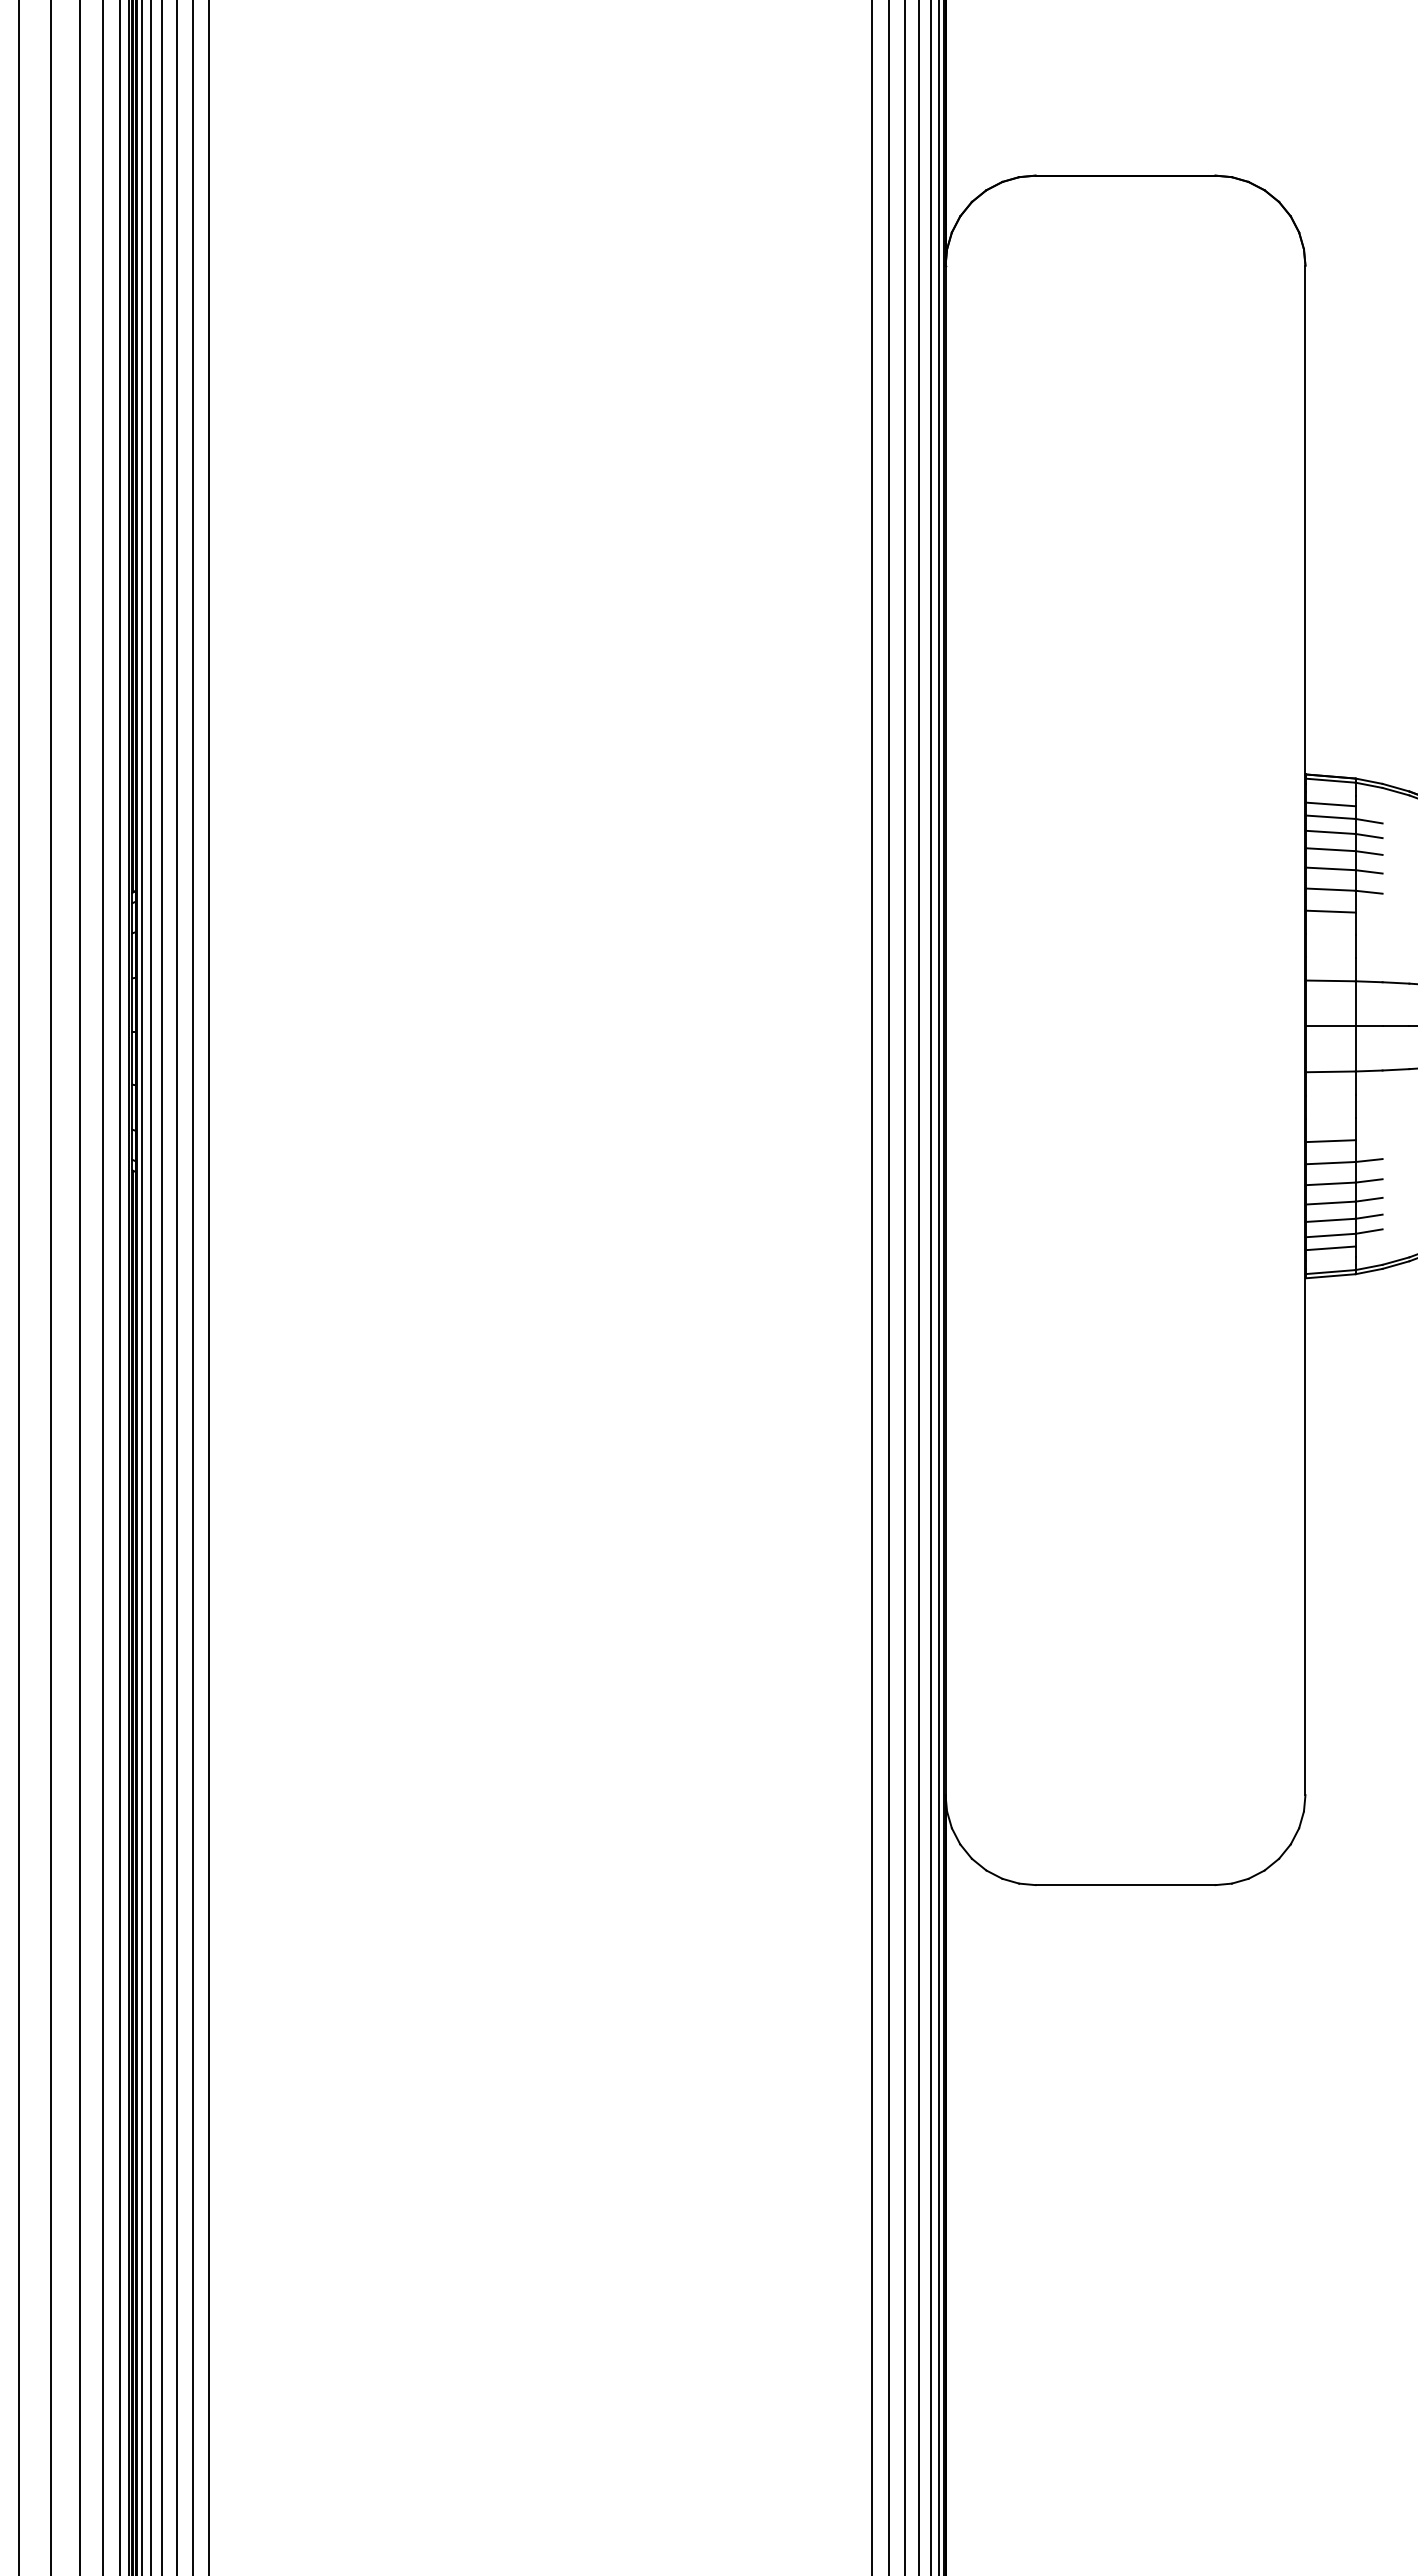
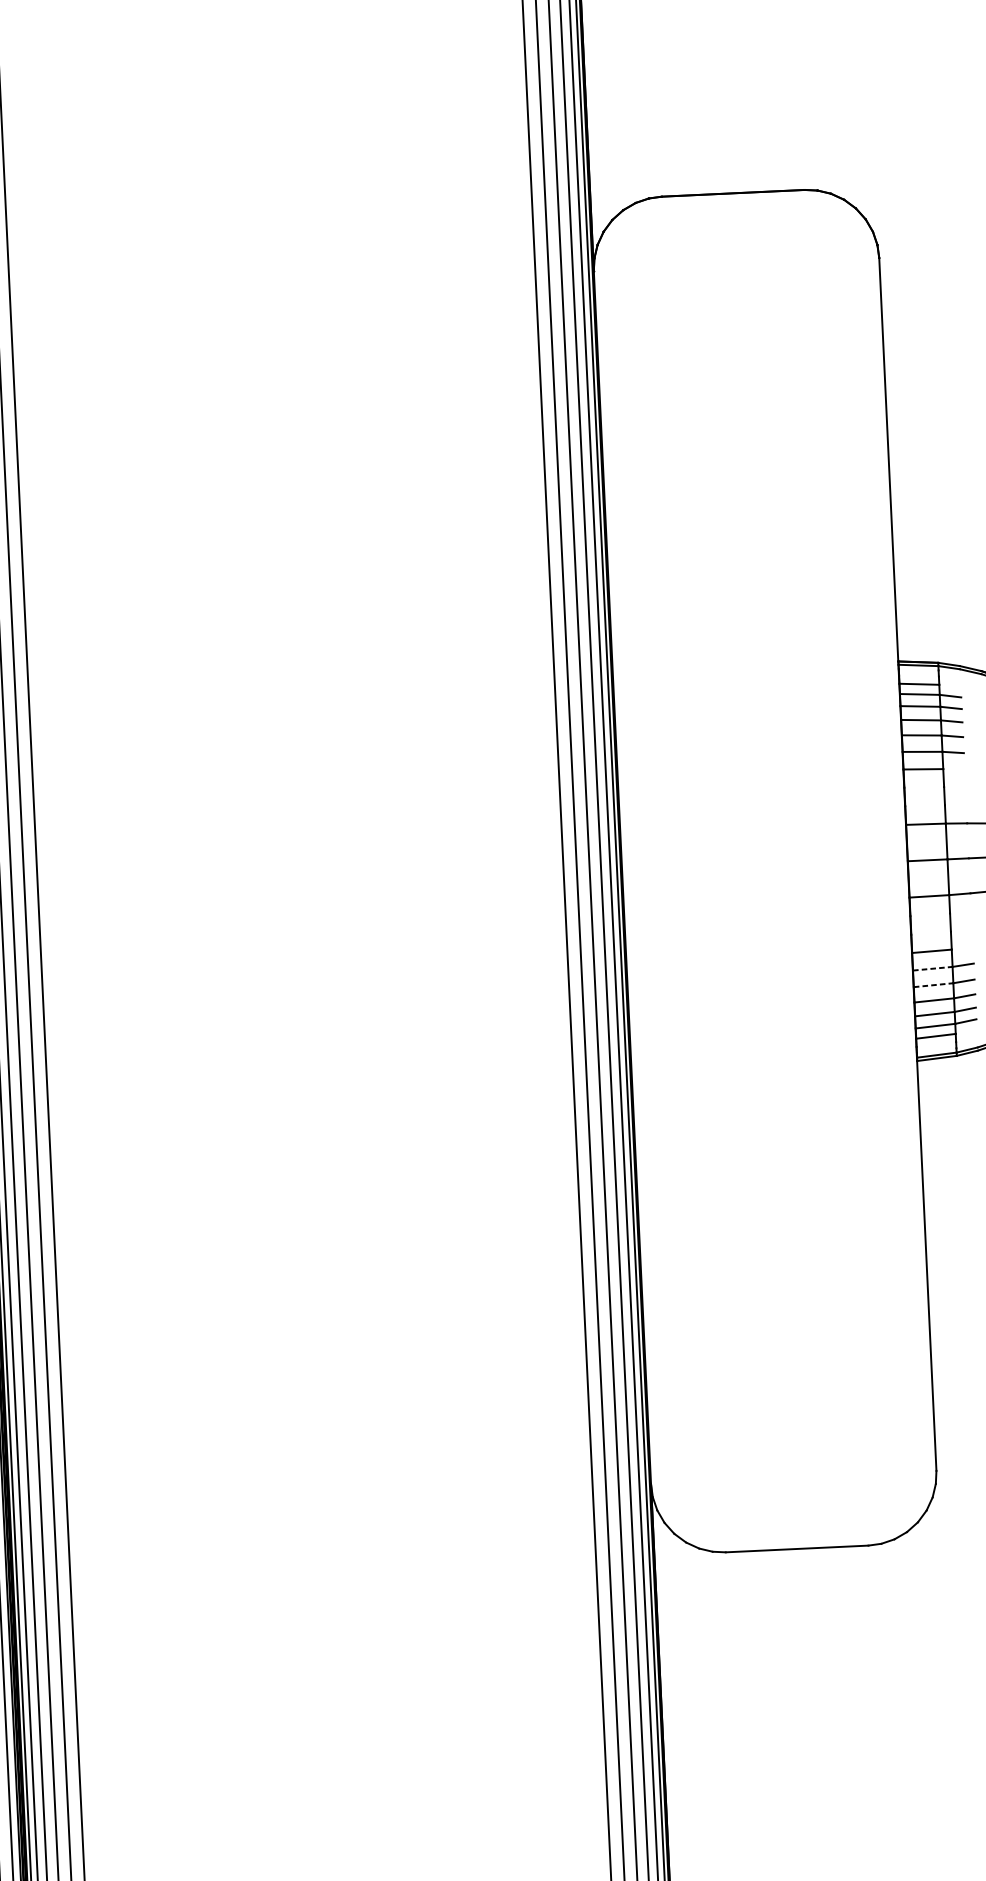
line: (1331, 1163) -> (933, 969), solid -> dashed
line: (1331, 1183) -> (934, 984), solid -> dashed

